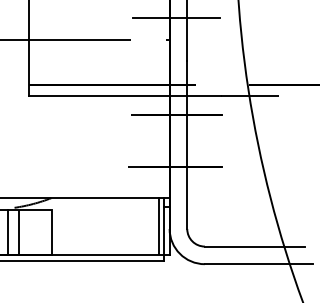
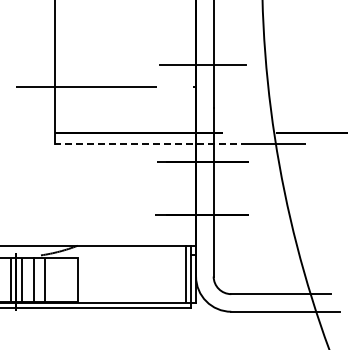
line: (125, 95) -> (151, 143), solid -> dashed

